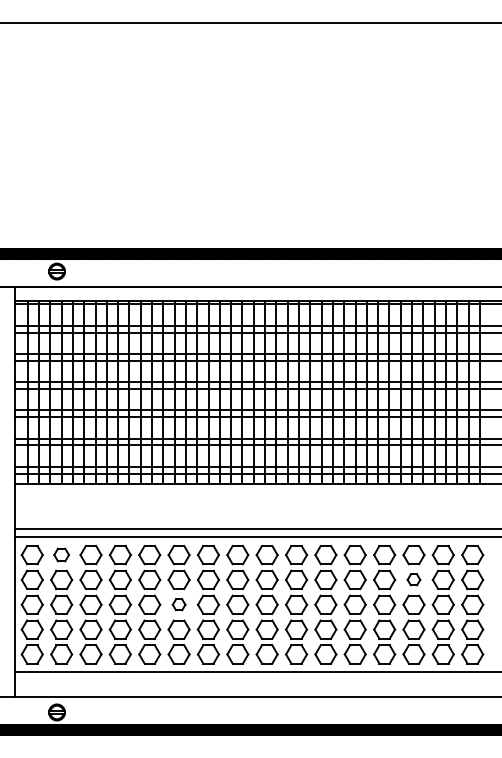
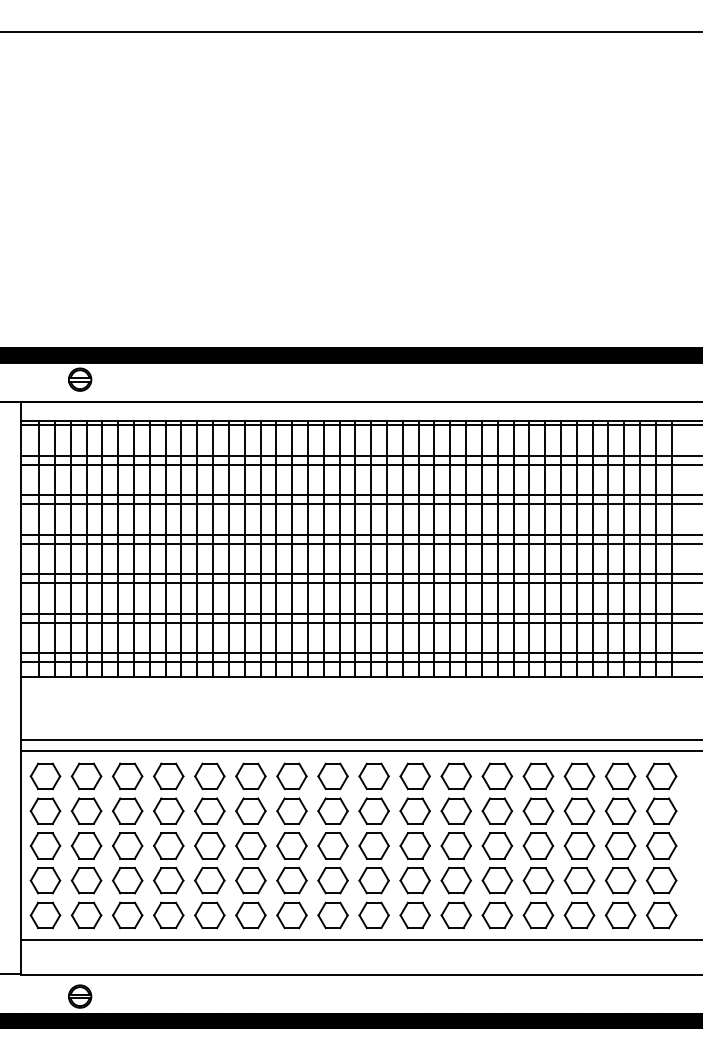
part: (61, 554) -> (86, 775), size x1.43
part: (413, 579) -> (579, 810), size x1.67
part: (178, 604) -> (250, 845), size x1.67

